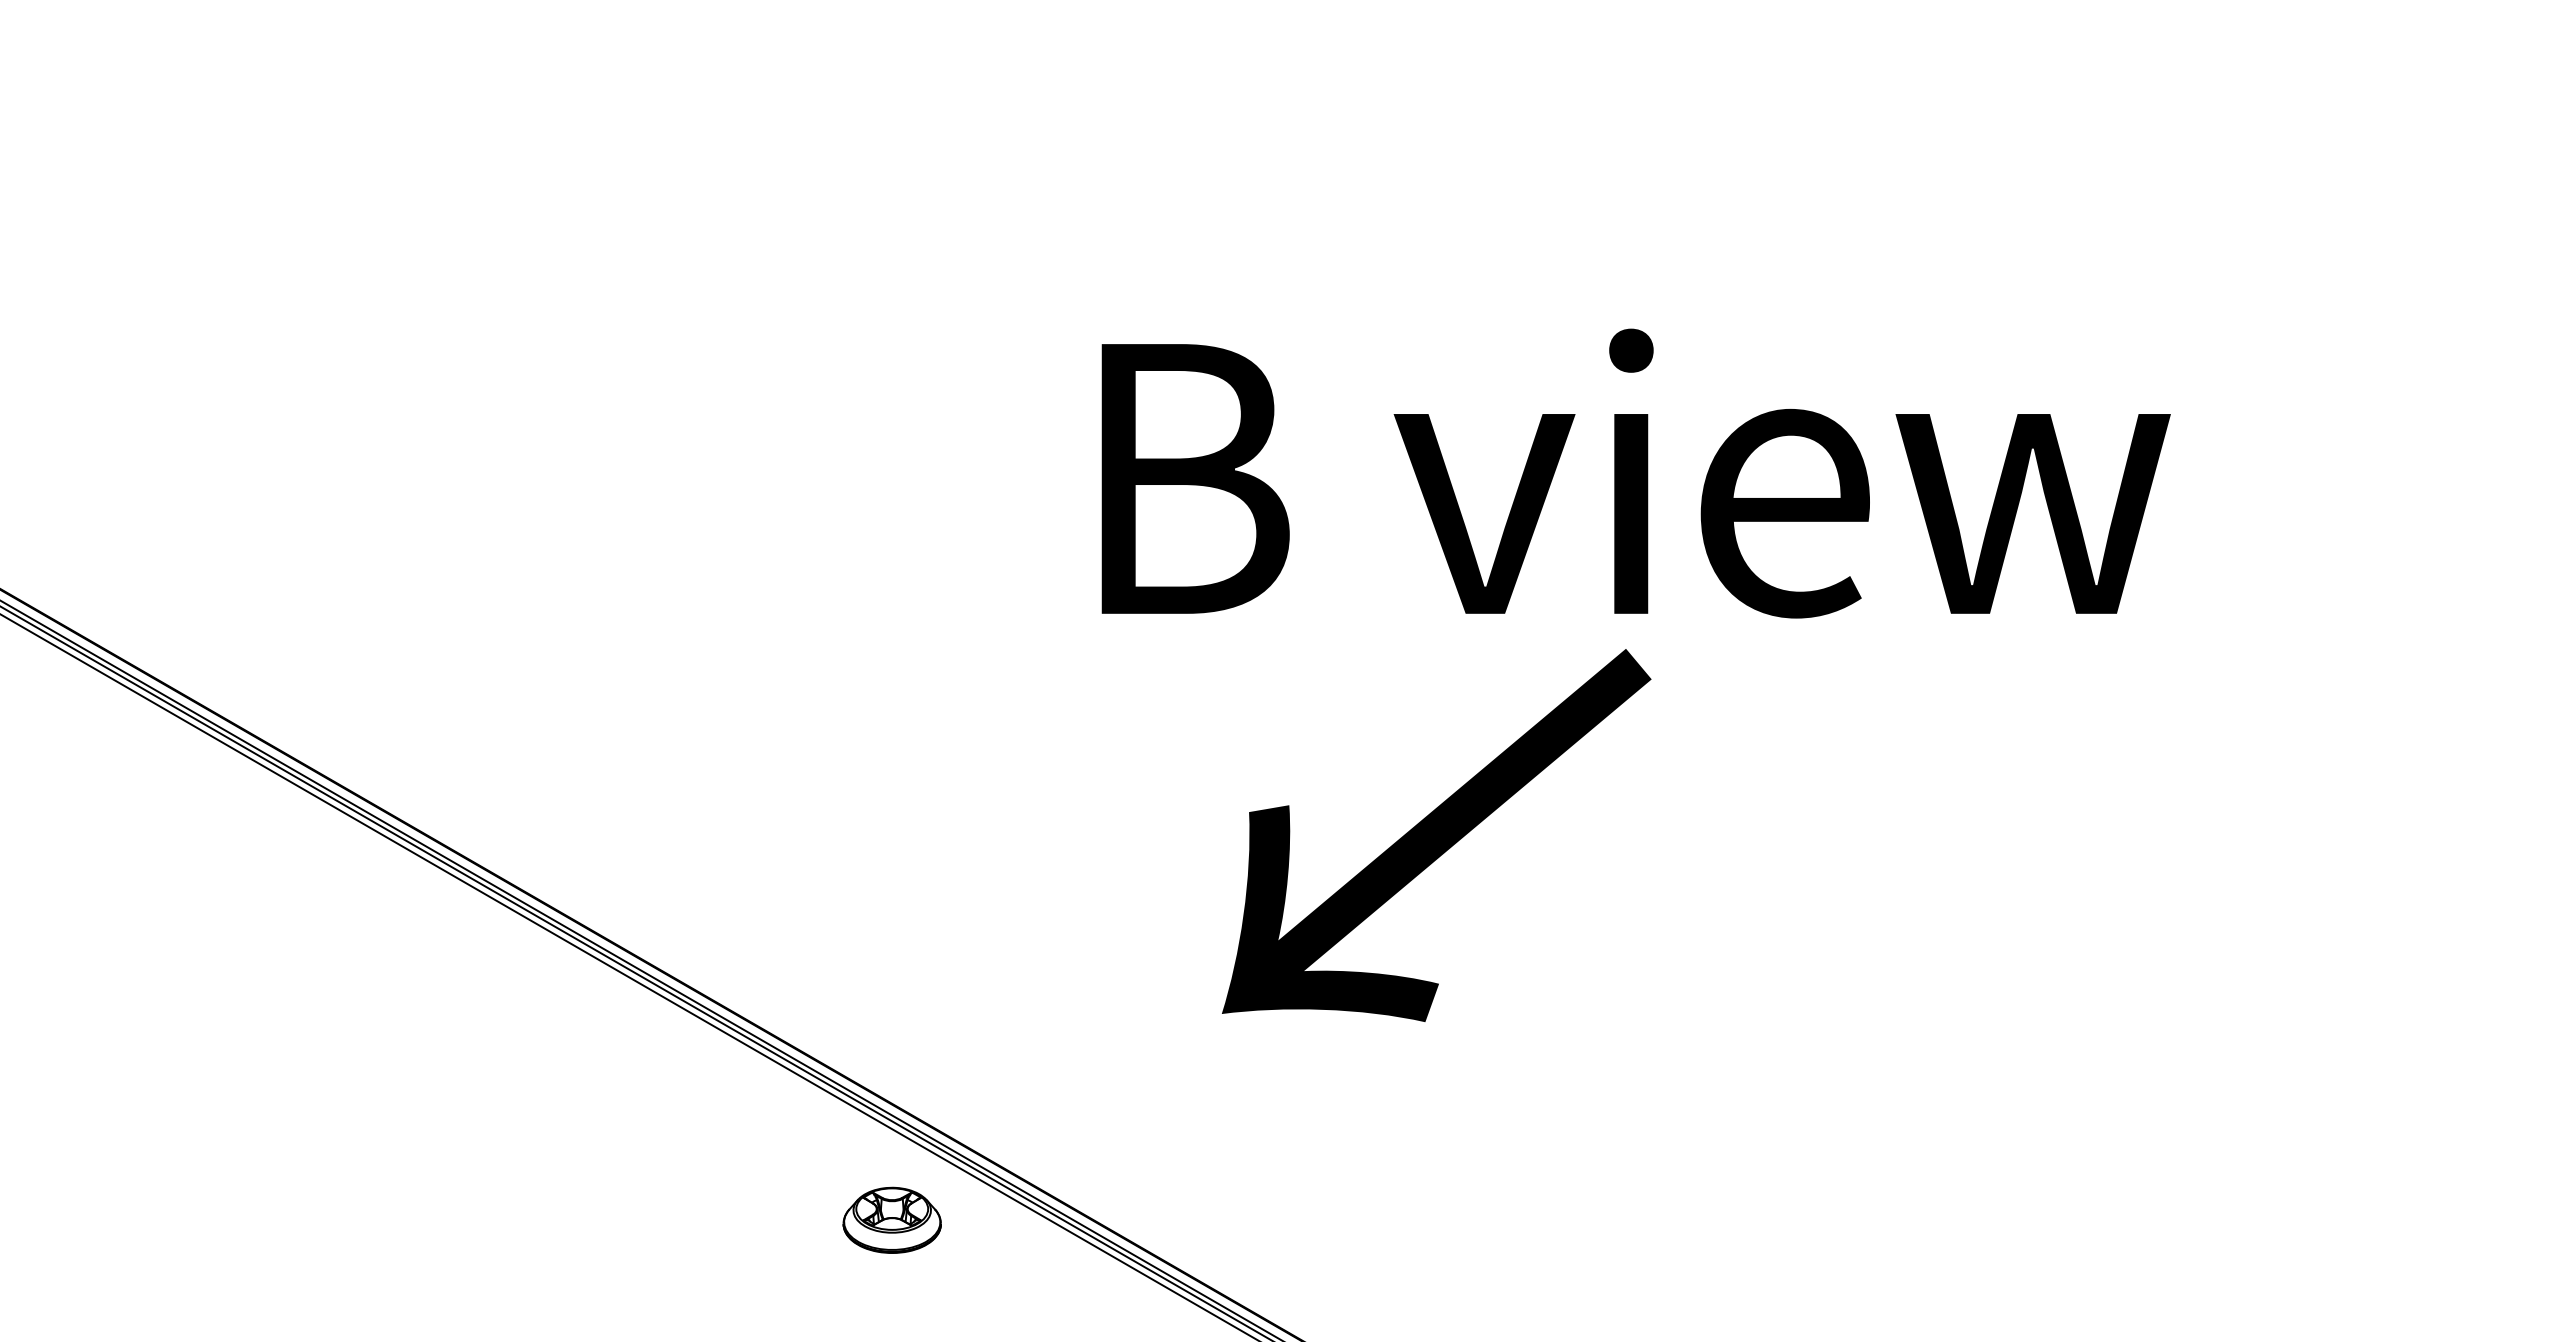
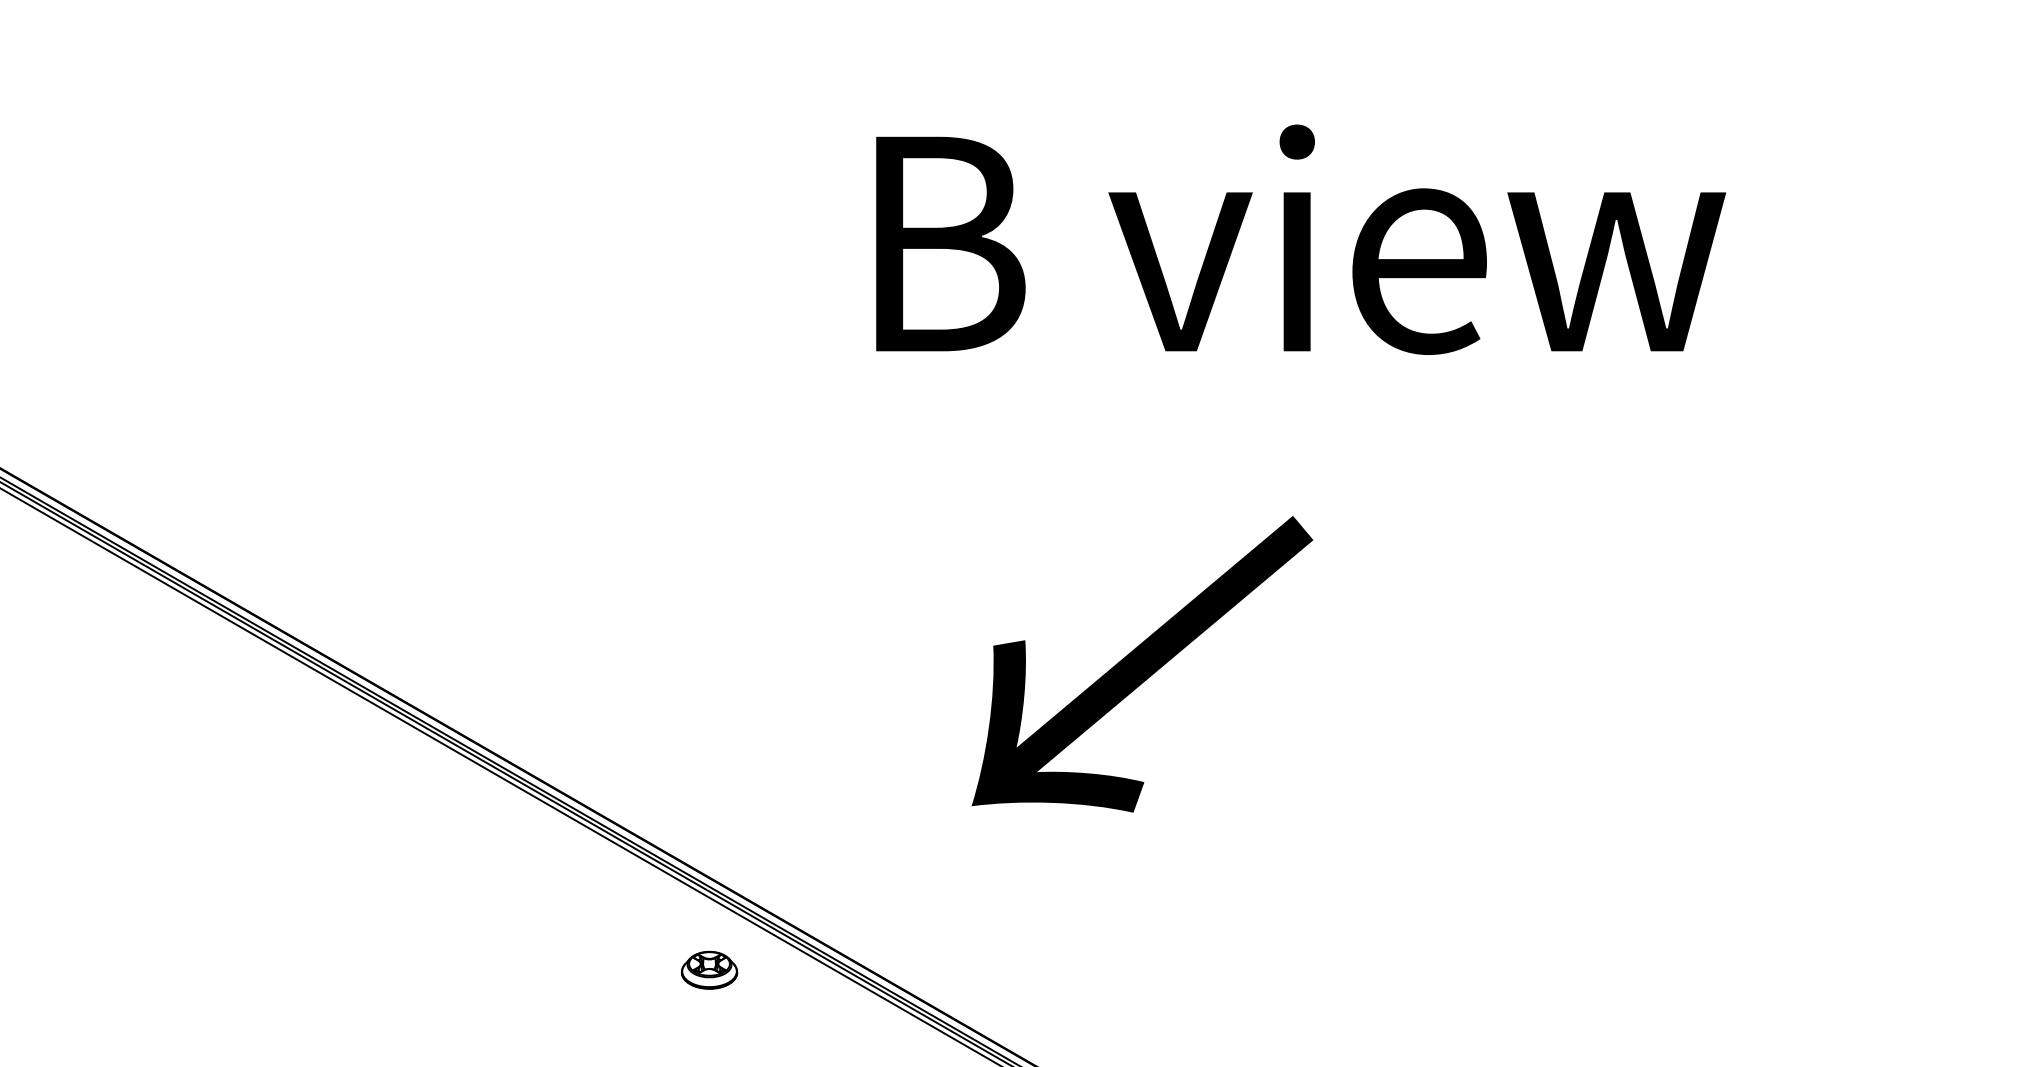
text: (1635, 473) -> (1300, 239), moved
part: (891, 1220) -> (708, 970), size x0.71

